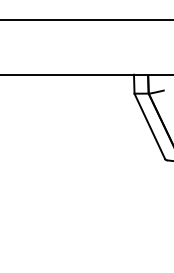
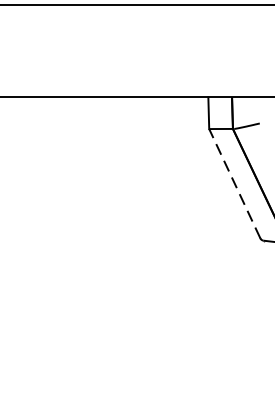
line: (149, 126) -> (234, 184), solid -> dashed

